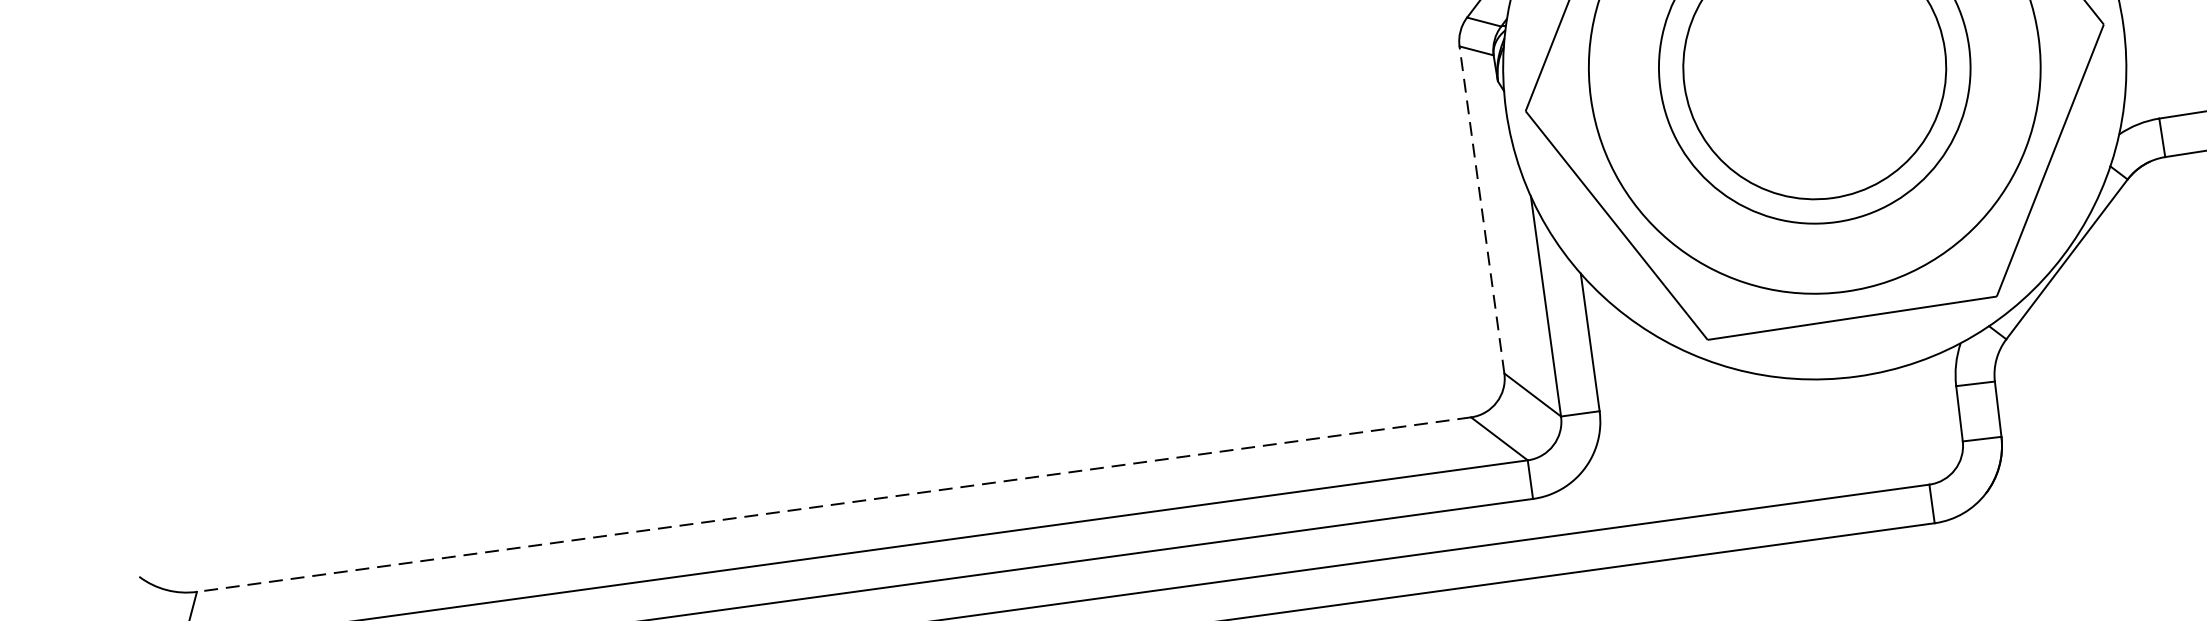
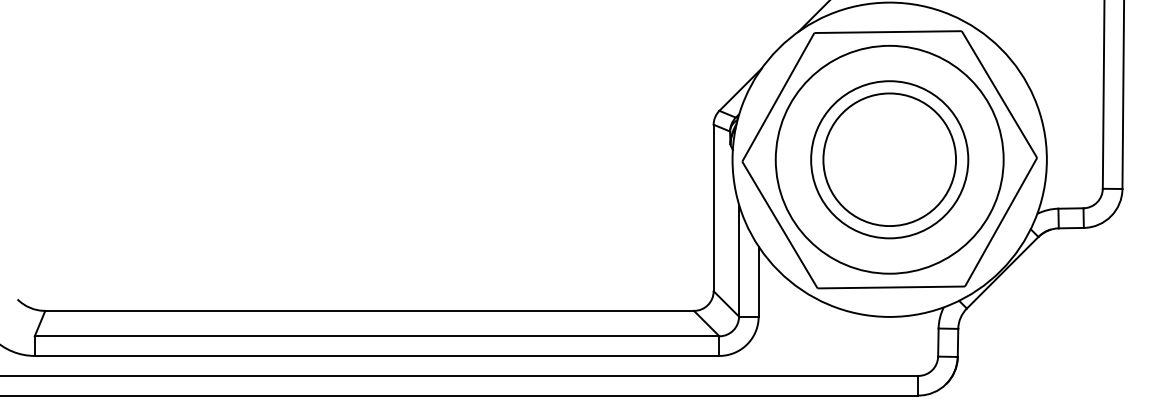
line: (1481, 208) -> (713, 207), dashed -> solid
line: (833, 503) -> (369, 310), dashed -> solid

